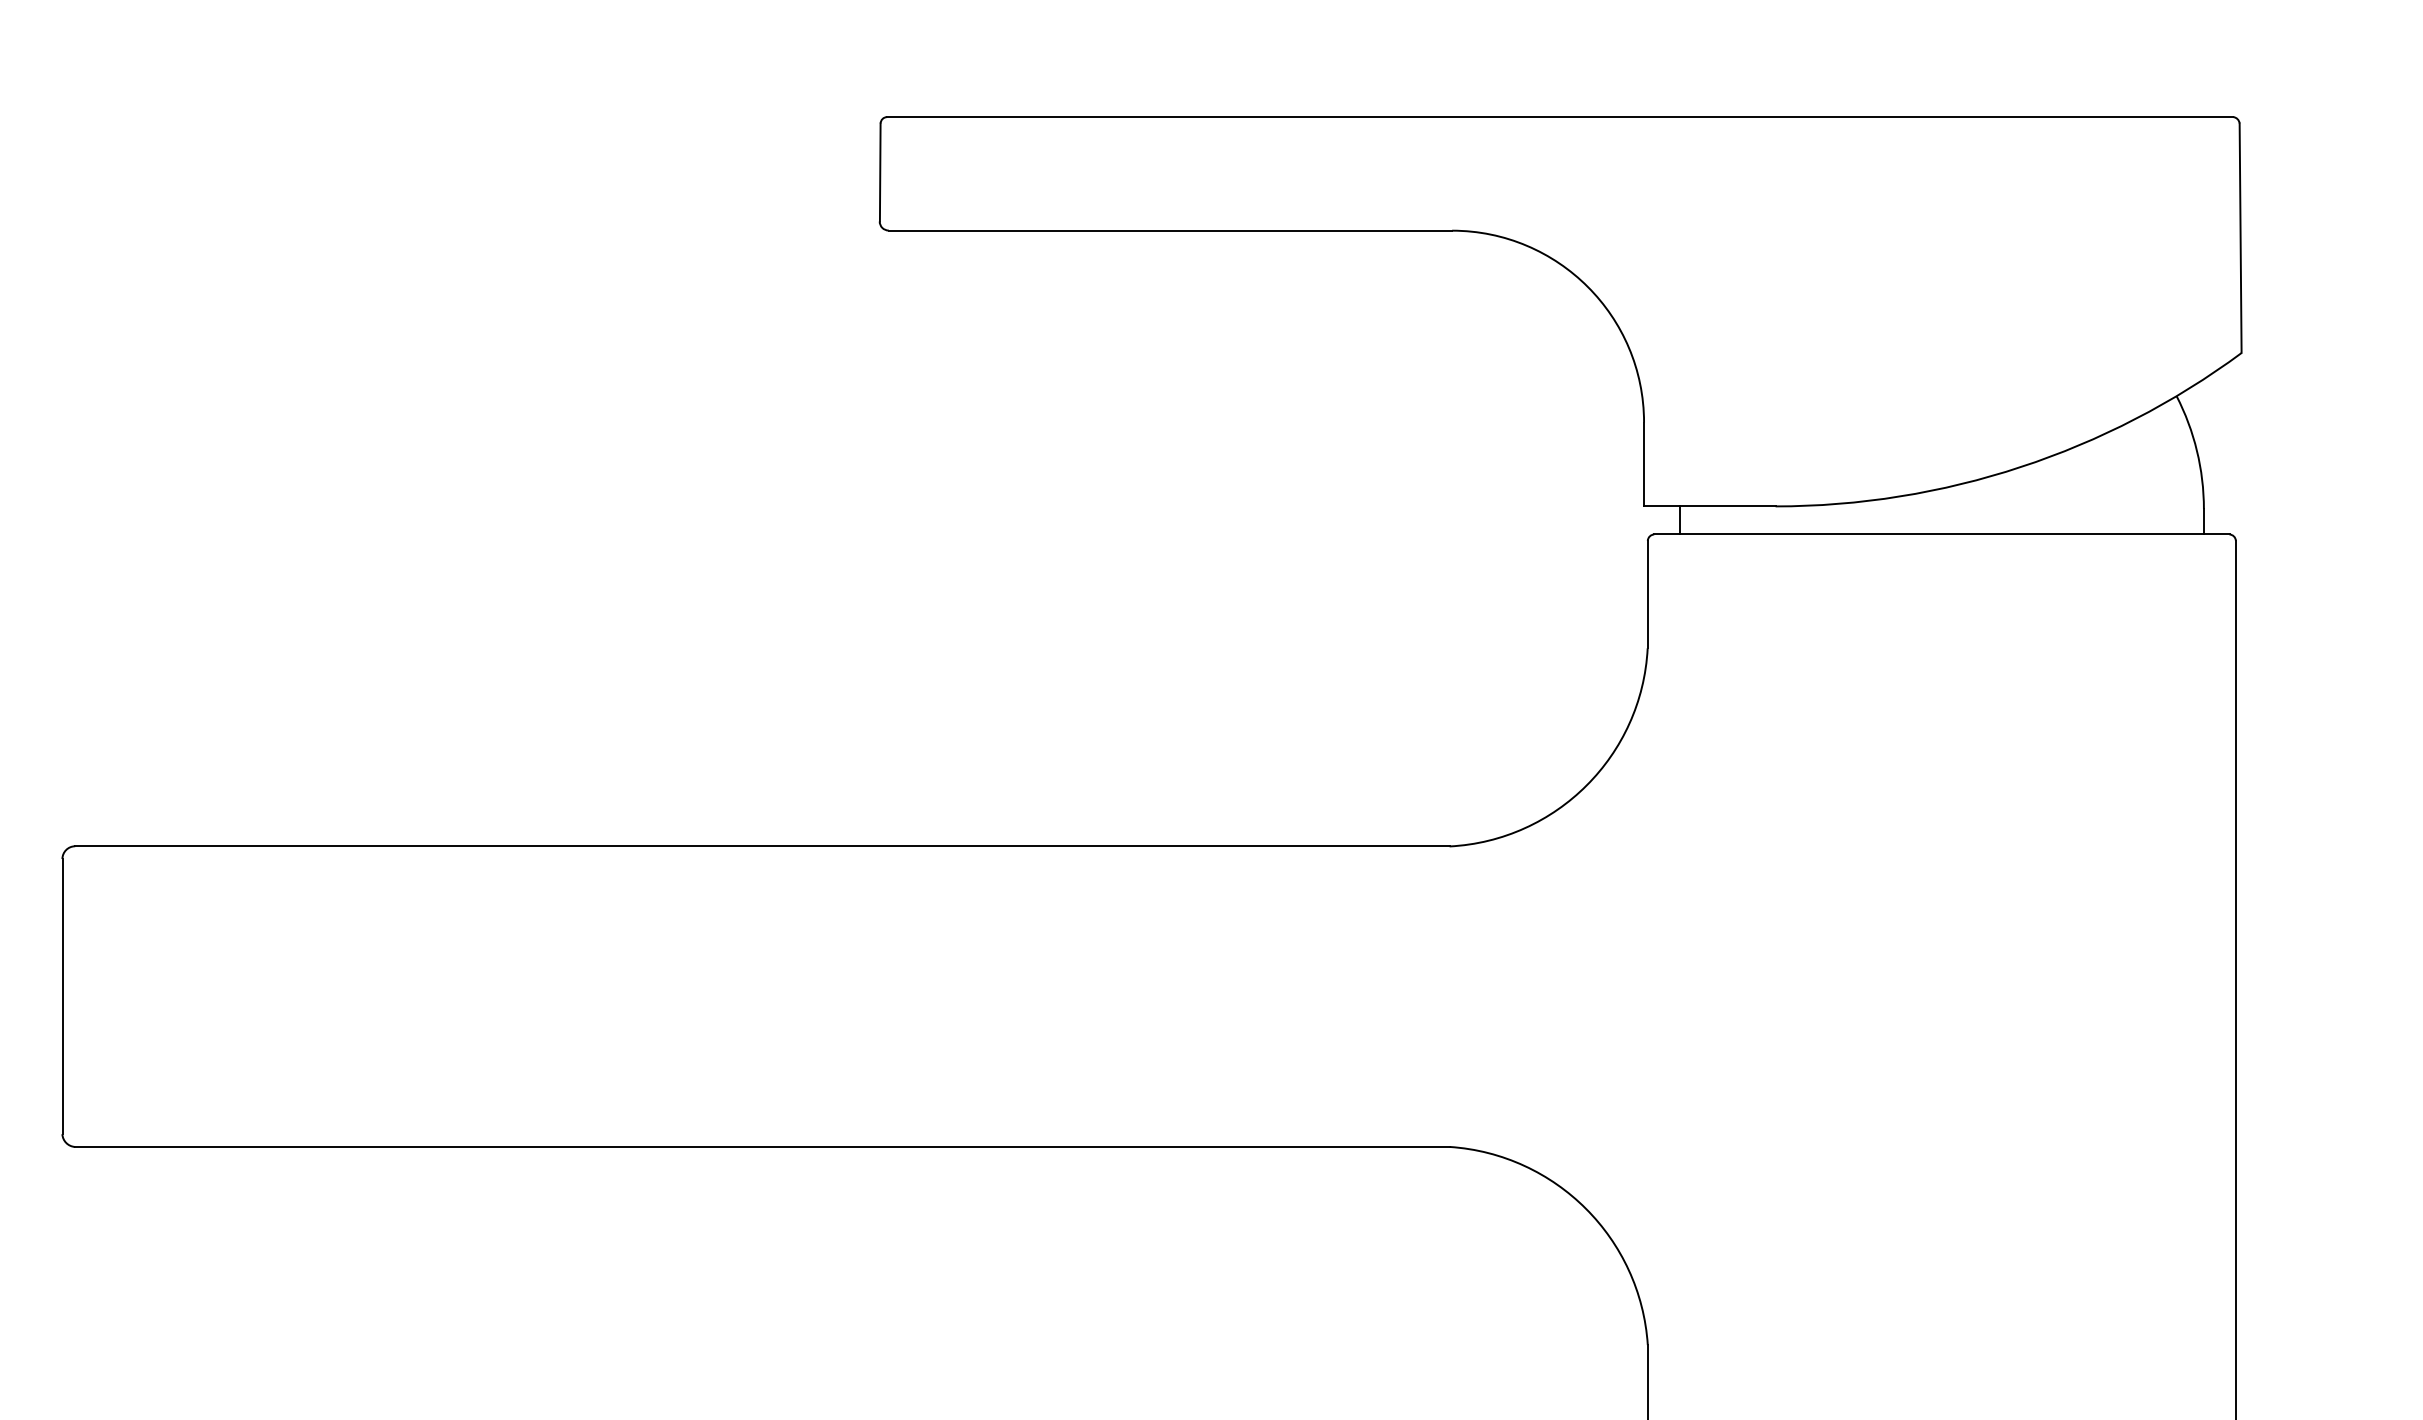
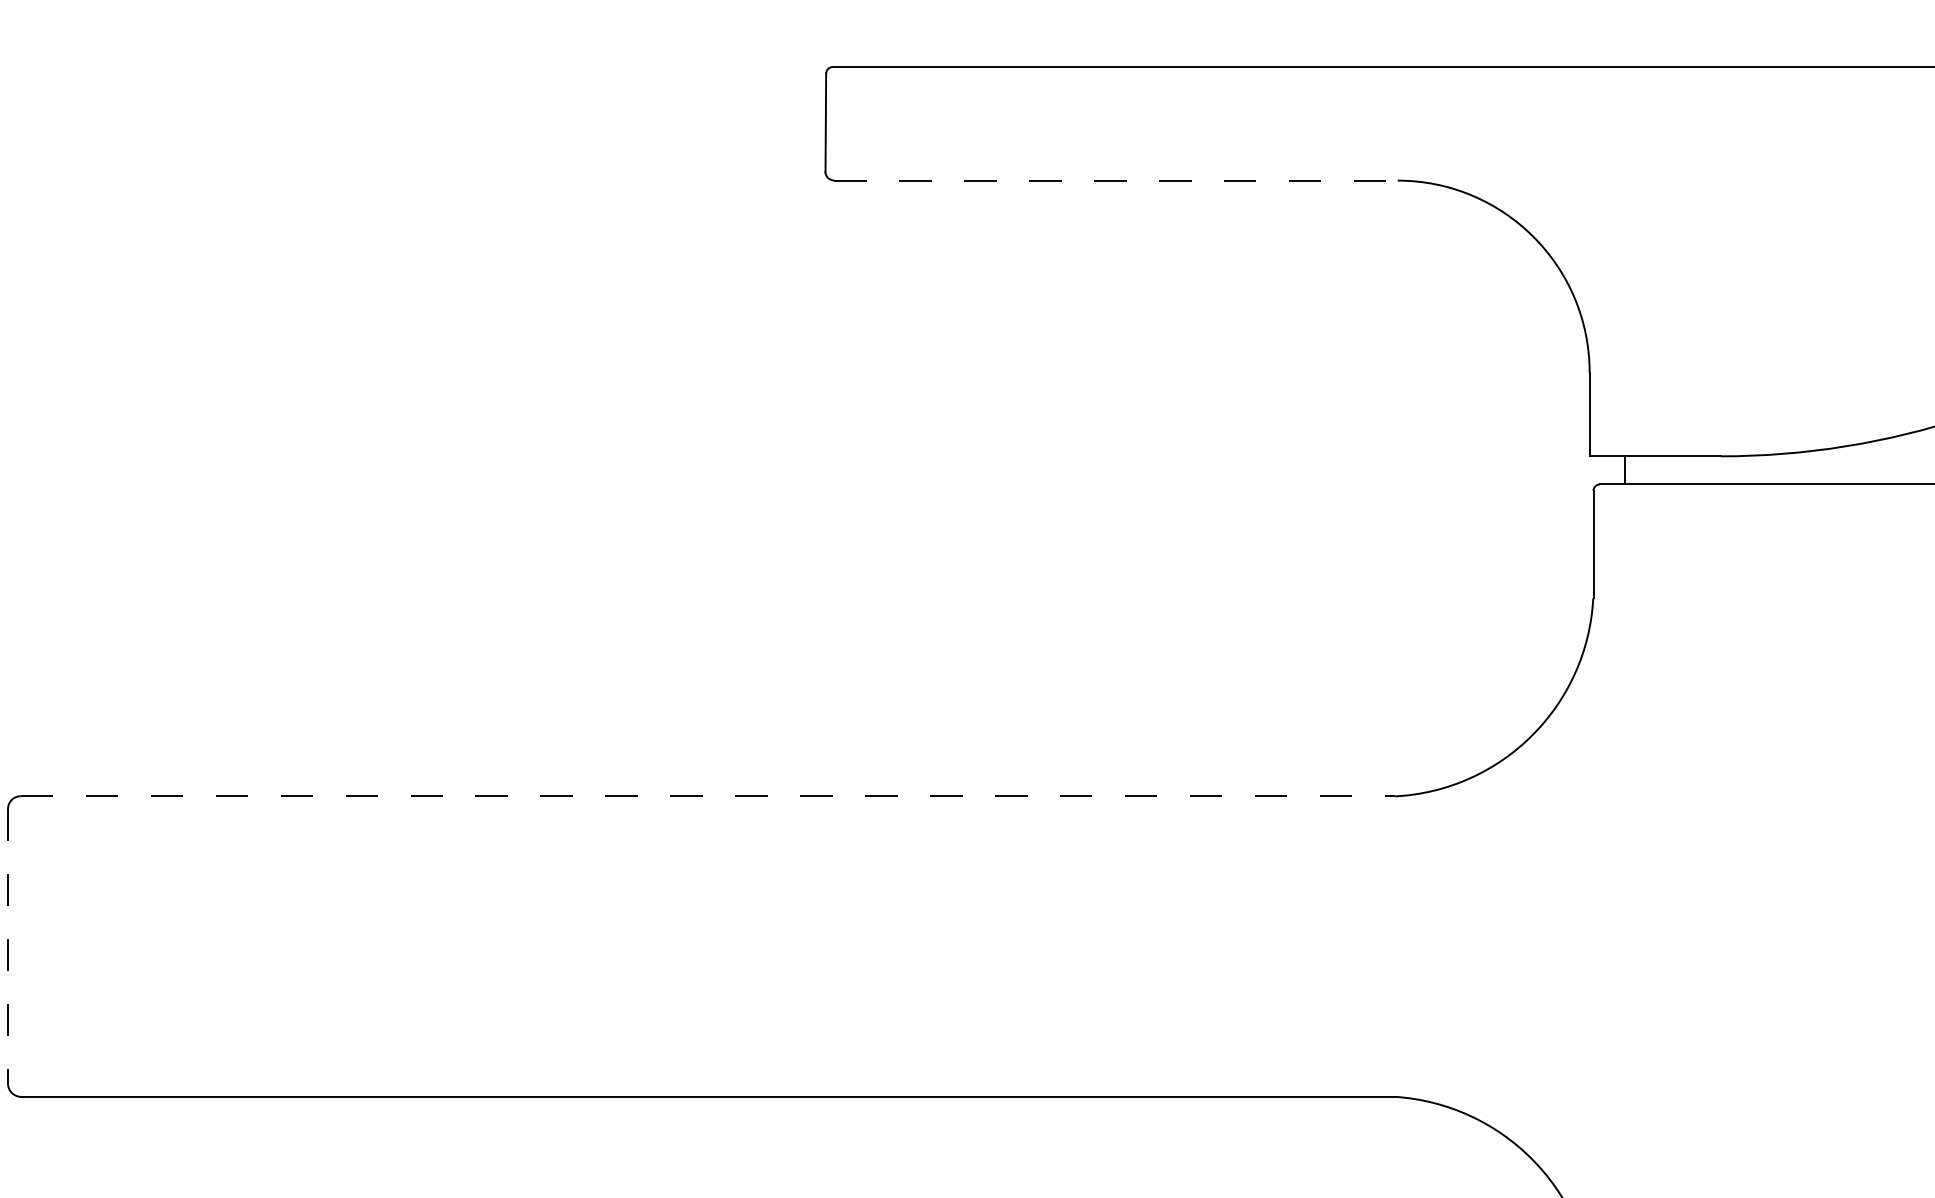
line: (1170, 230) -> (1116, 180), solid -> dashed
line: (762, 846) -> (708, 796), solid -> dashed
line: (62, 996) -> (8, 946), solid -> dashed

